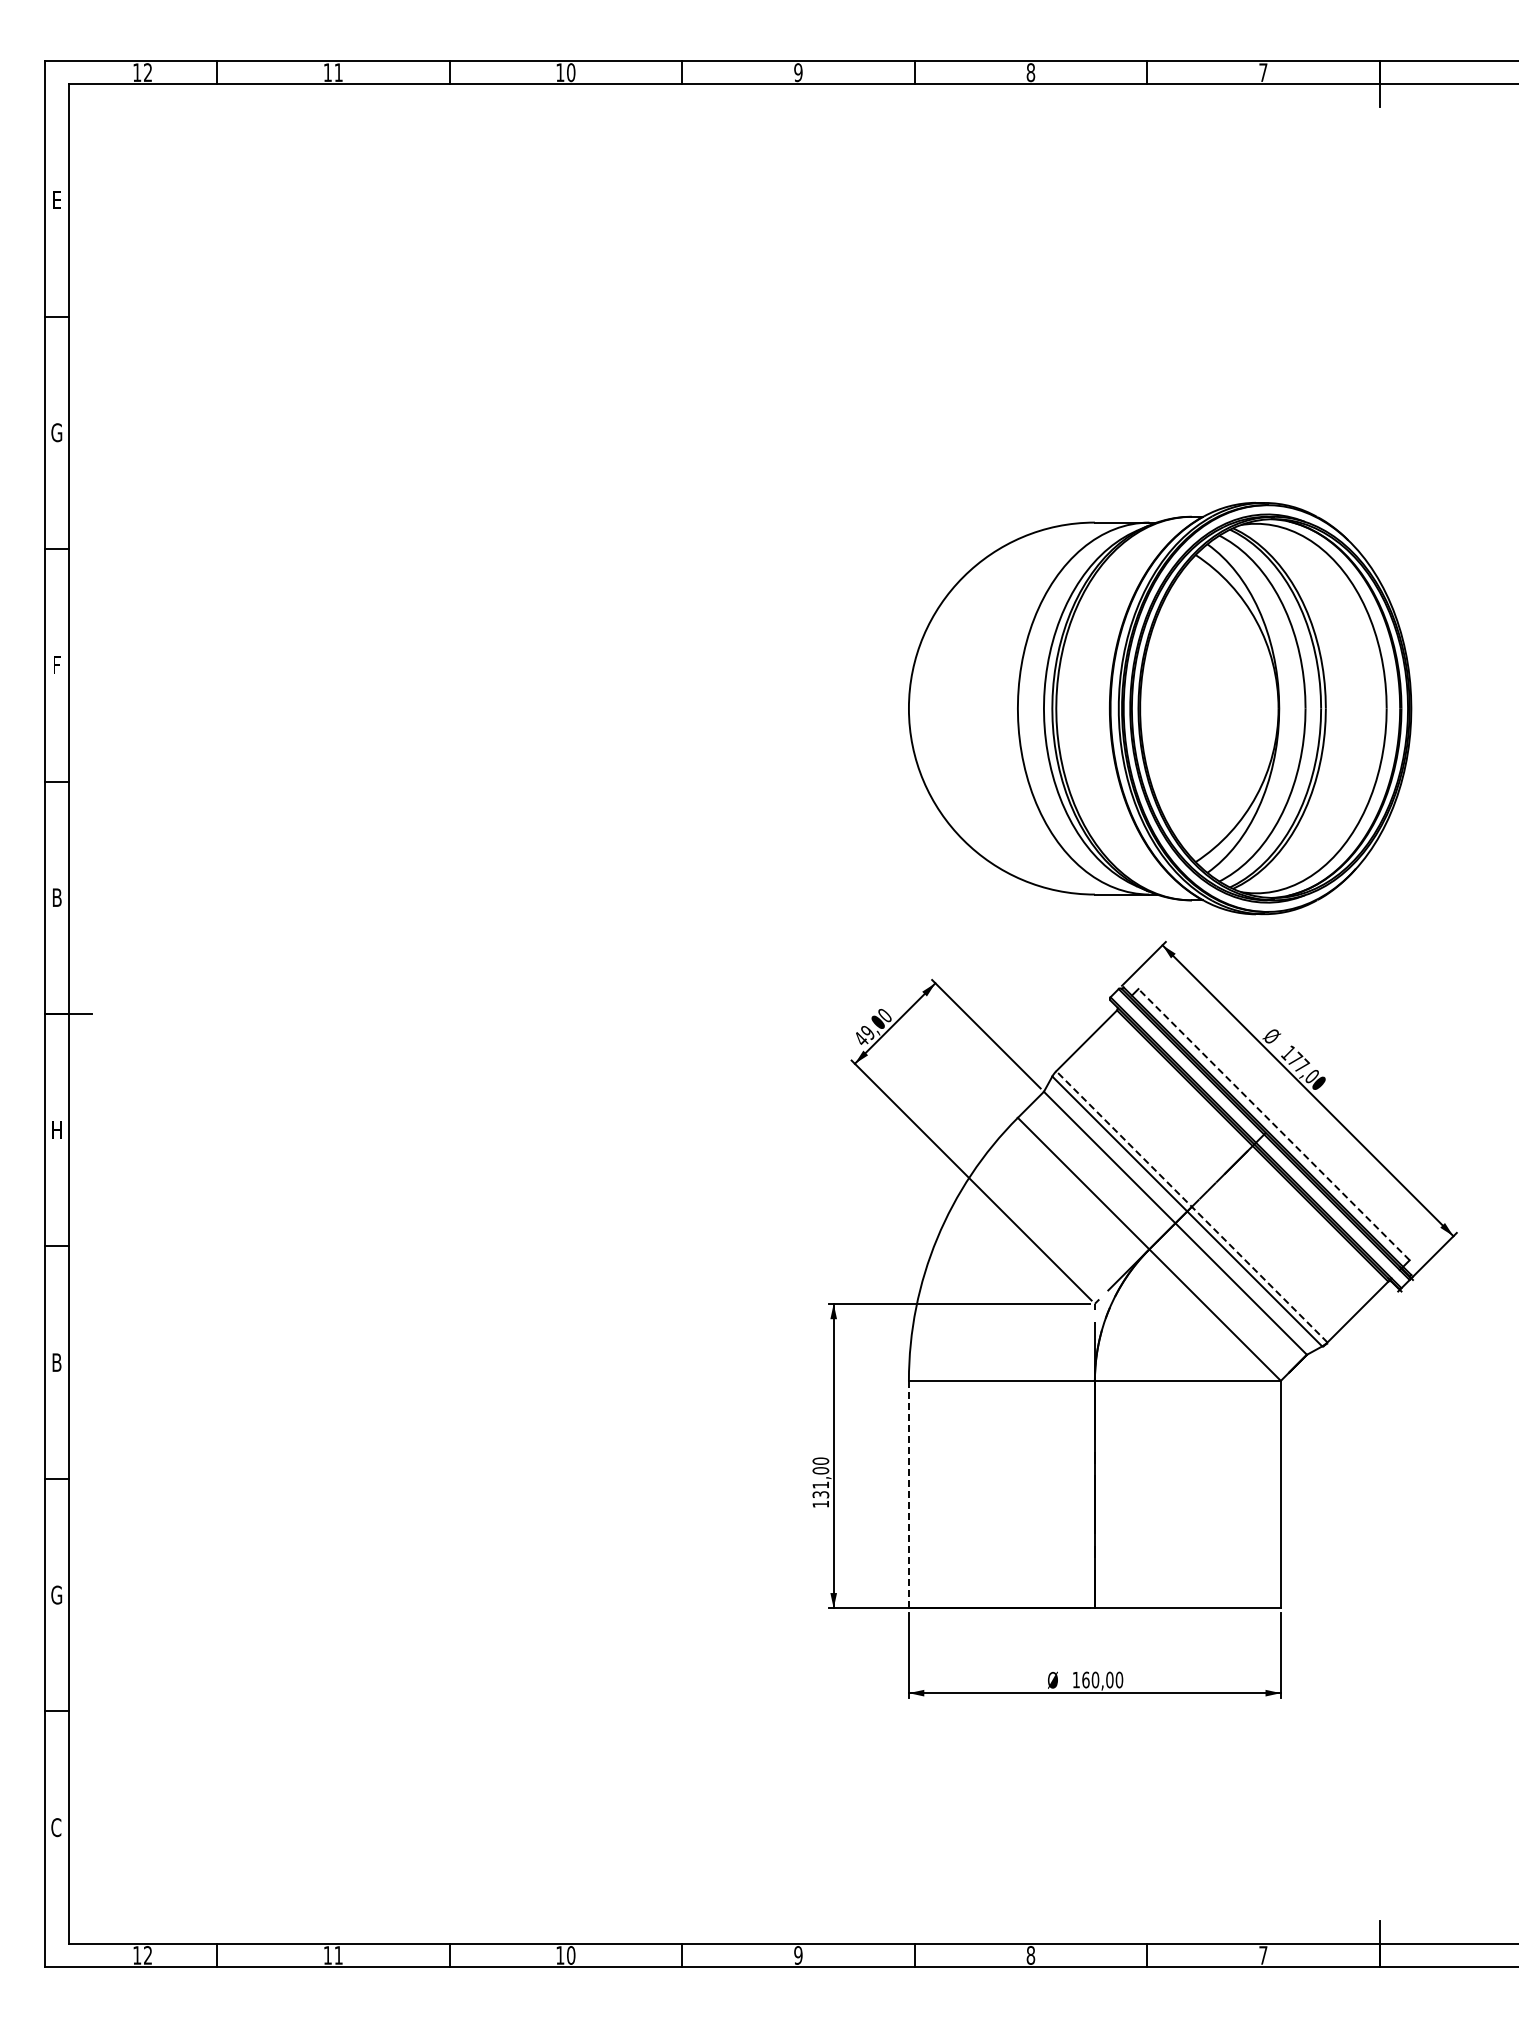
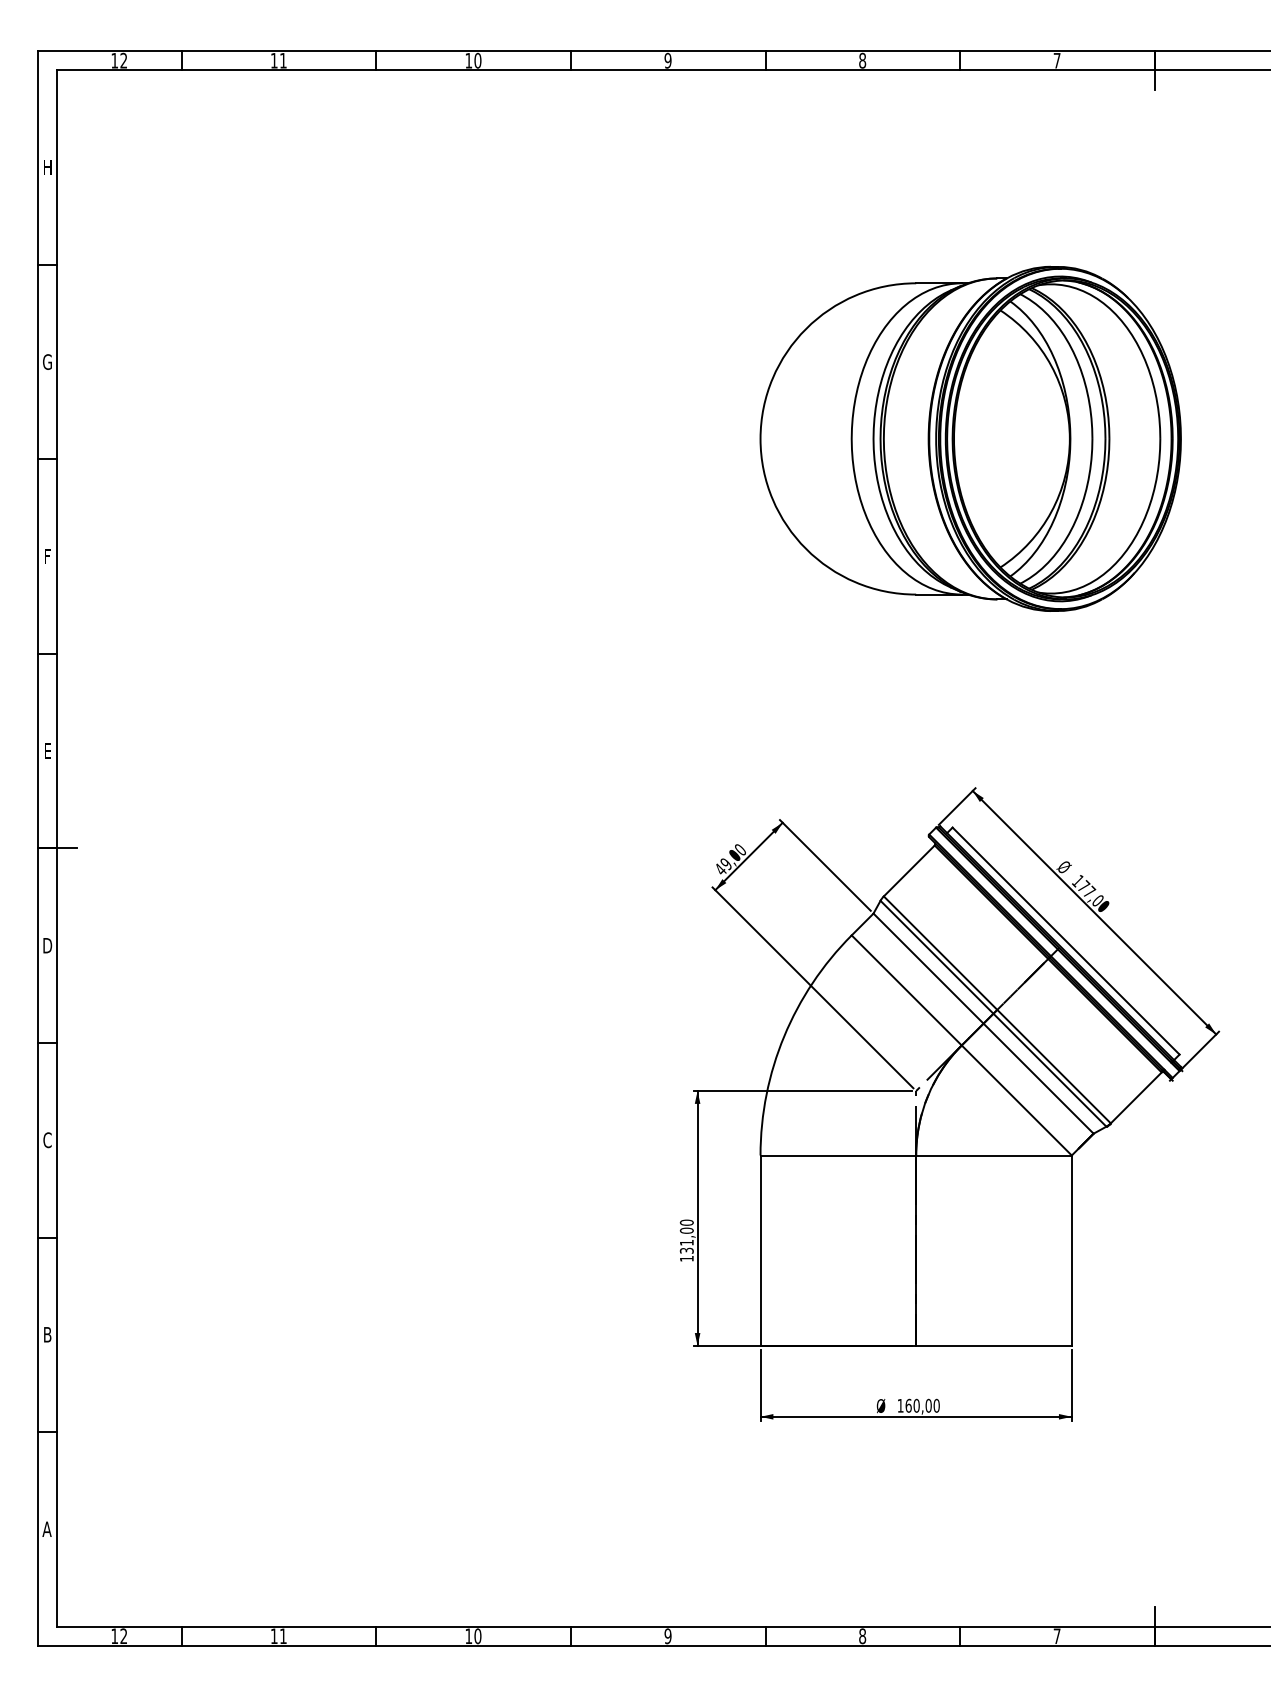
text: (56, 199) -> (47, 166), E -> H
part: (1160, 708) -> (971, 438), moved
text: (57, 897) -> (48, 751), B -> E
line: (1274, 1124) -> (1066, 940), dashed -> solid
text: (57, 1130) -> (48, 945), H -> D
line: (1191, 1206) -> (996, 1009), dashed -> solid
text: (56, 1362) -> (47, 1140), B -> C
line: (908, 1494) -> (760, 1250), dashed -> solid
text: (56, 1594) -> (47, 1334), G -> B
text: (55, 1827) -> (46, 1529), C -> A

